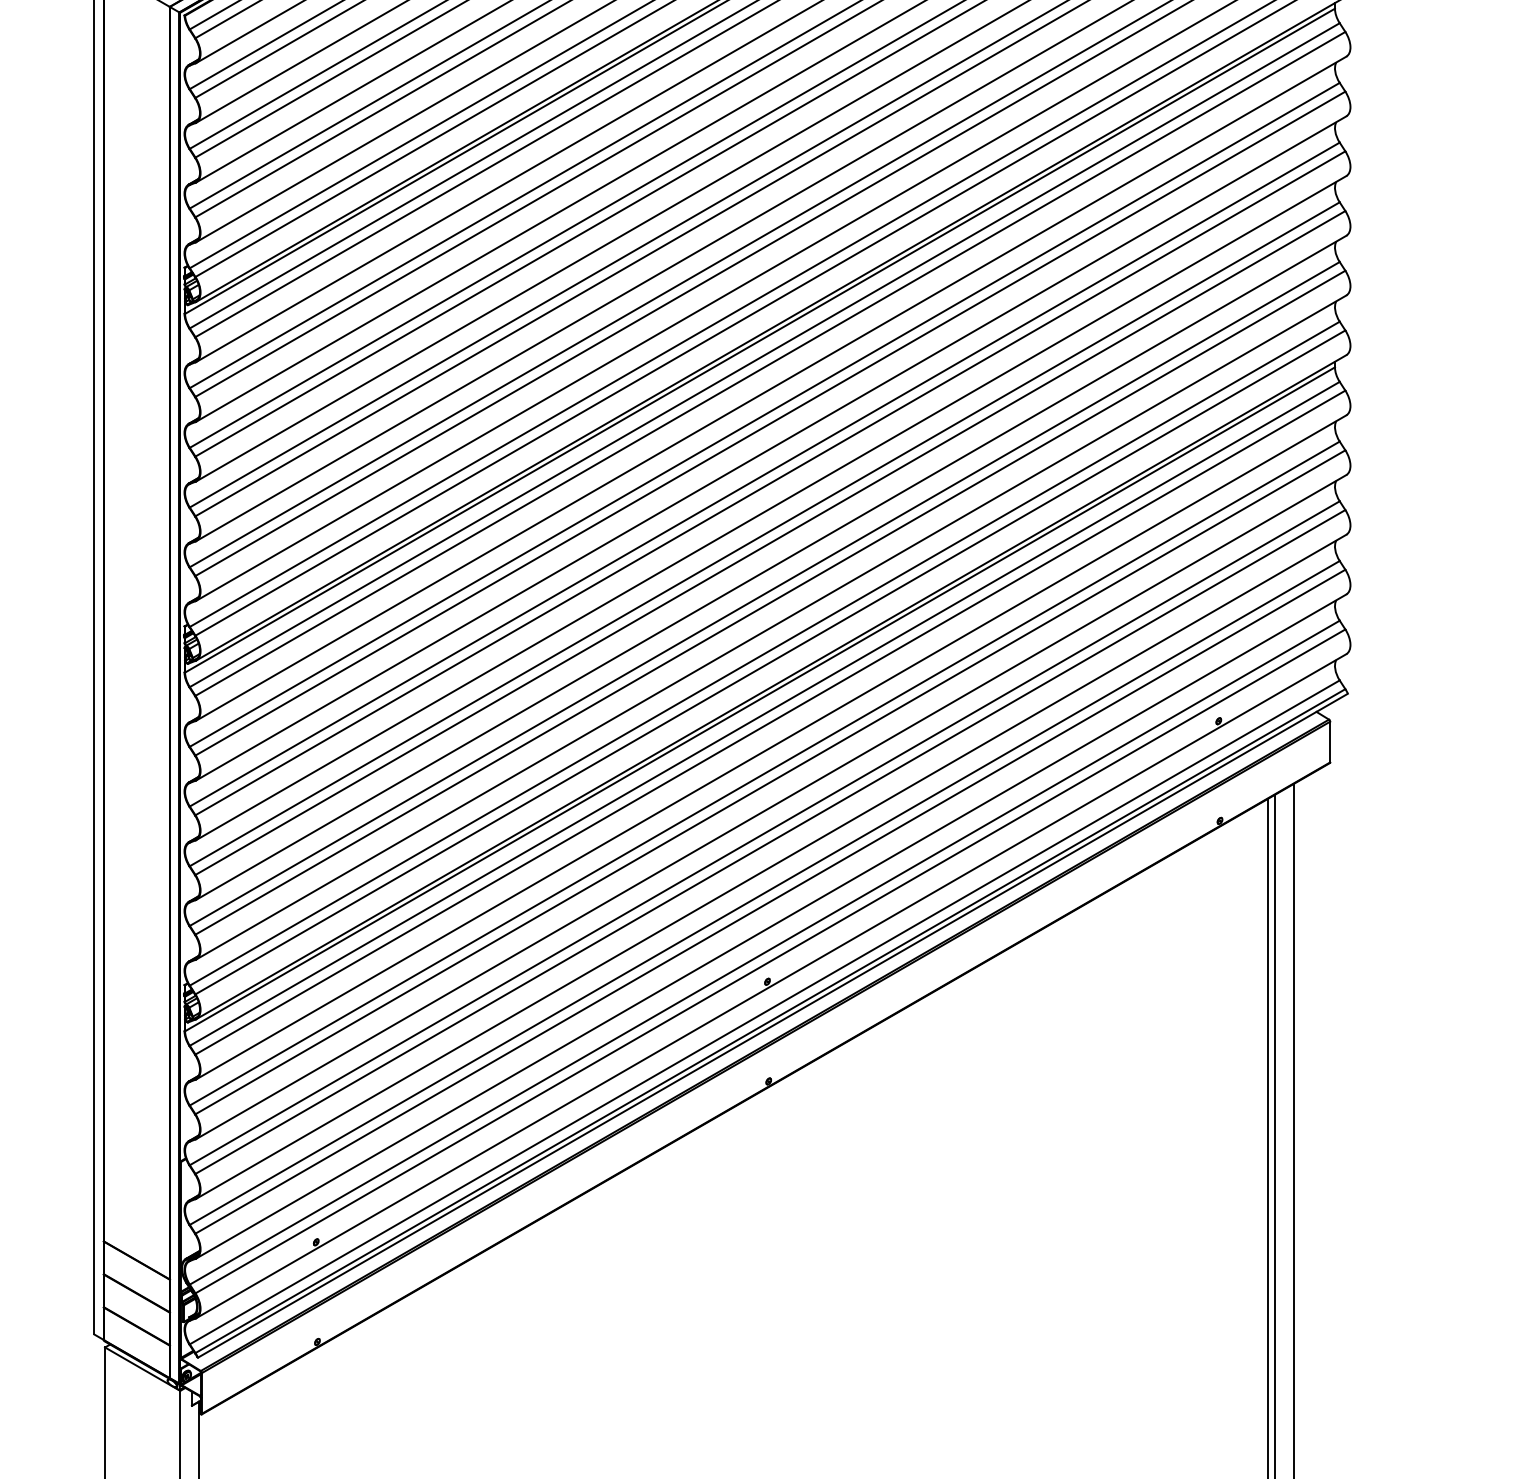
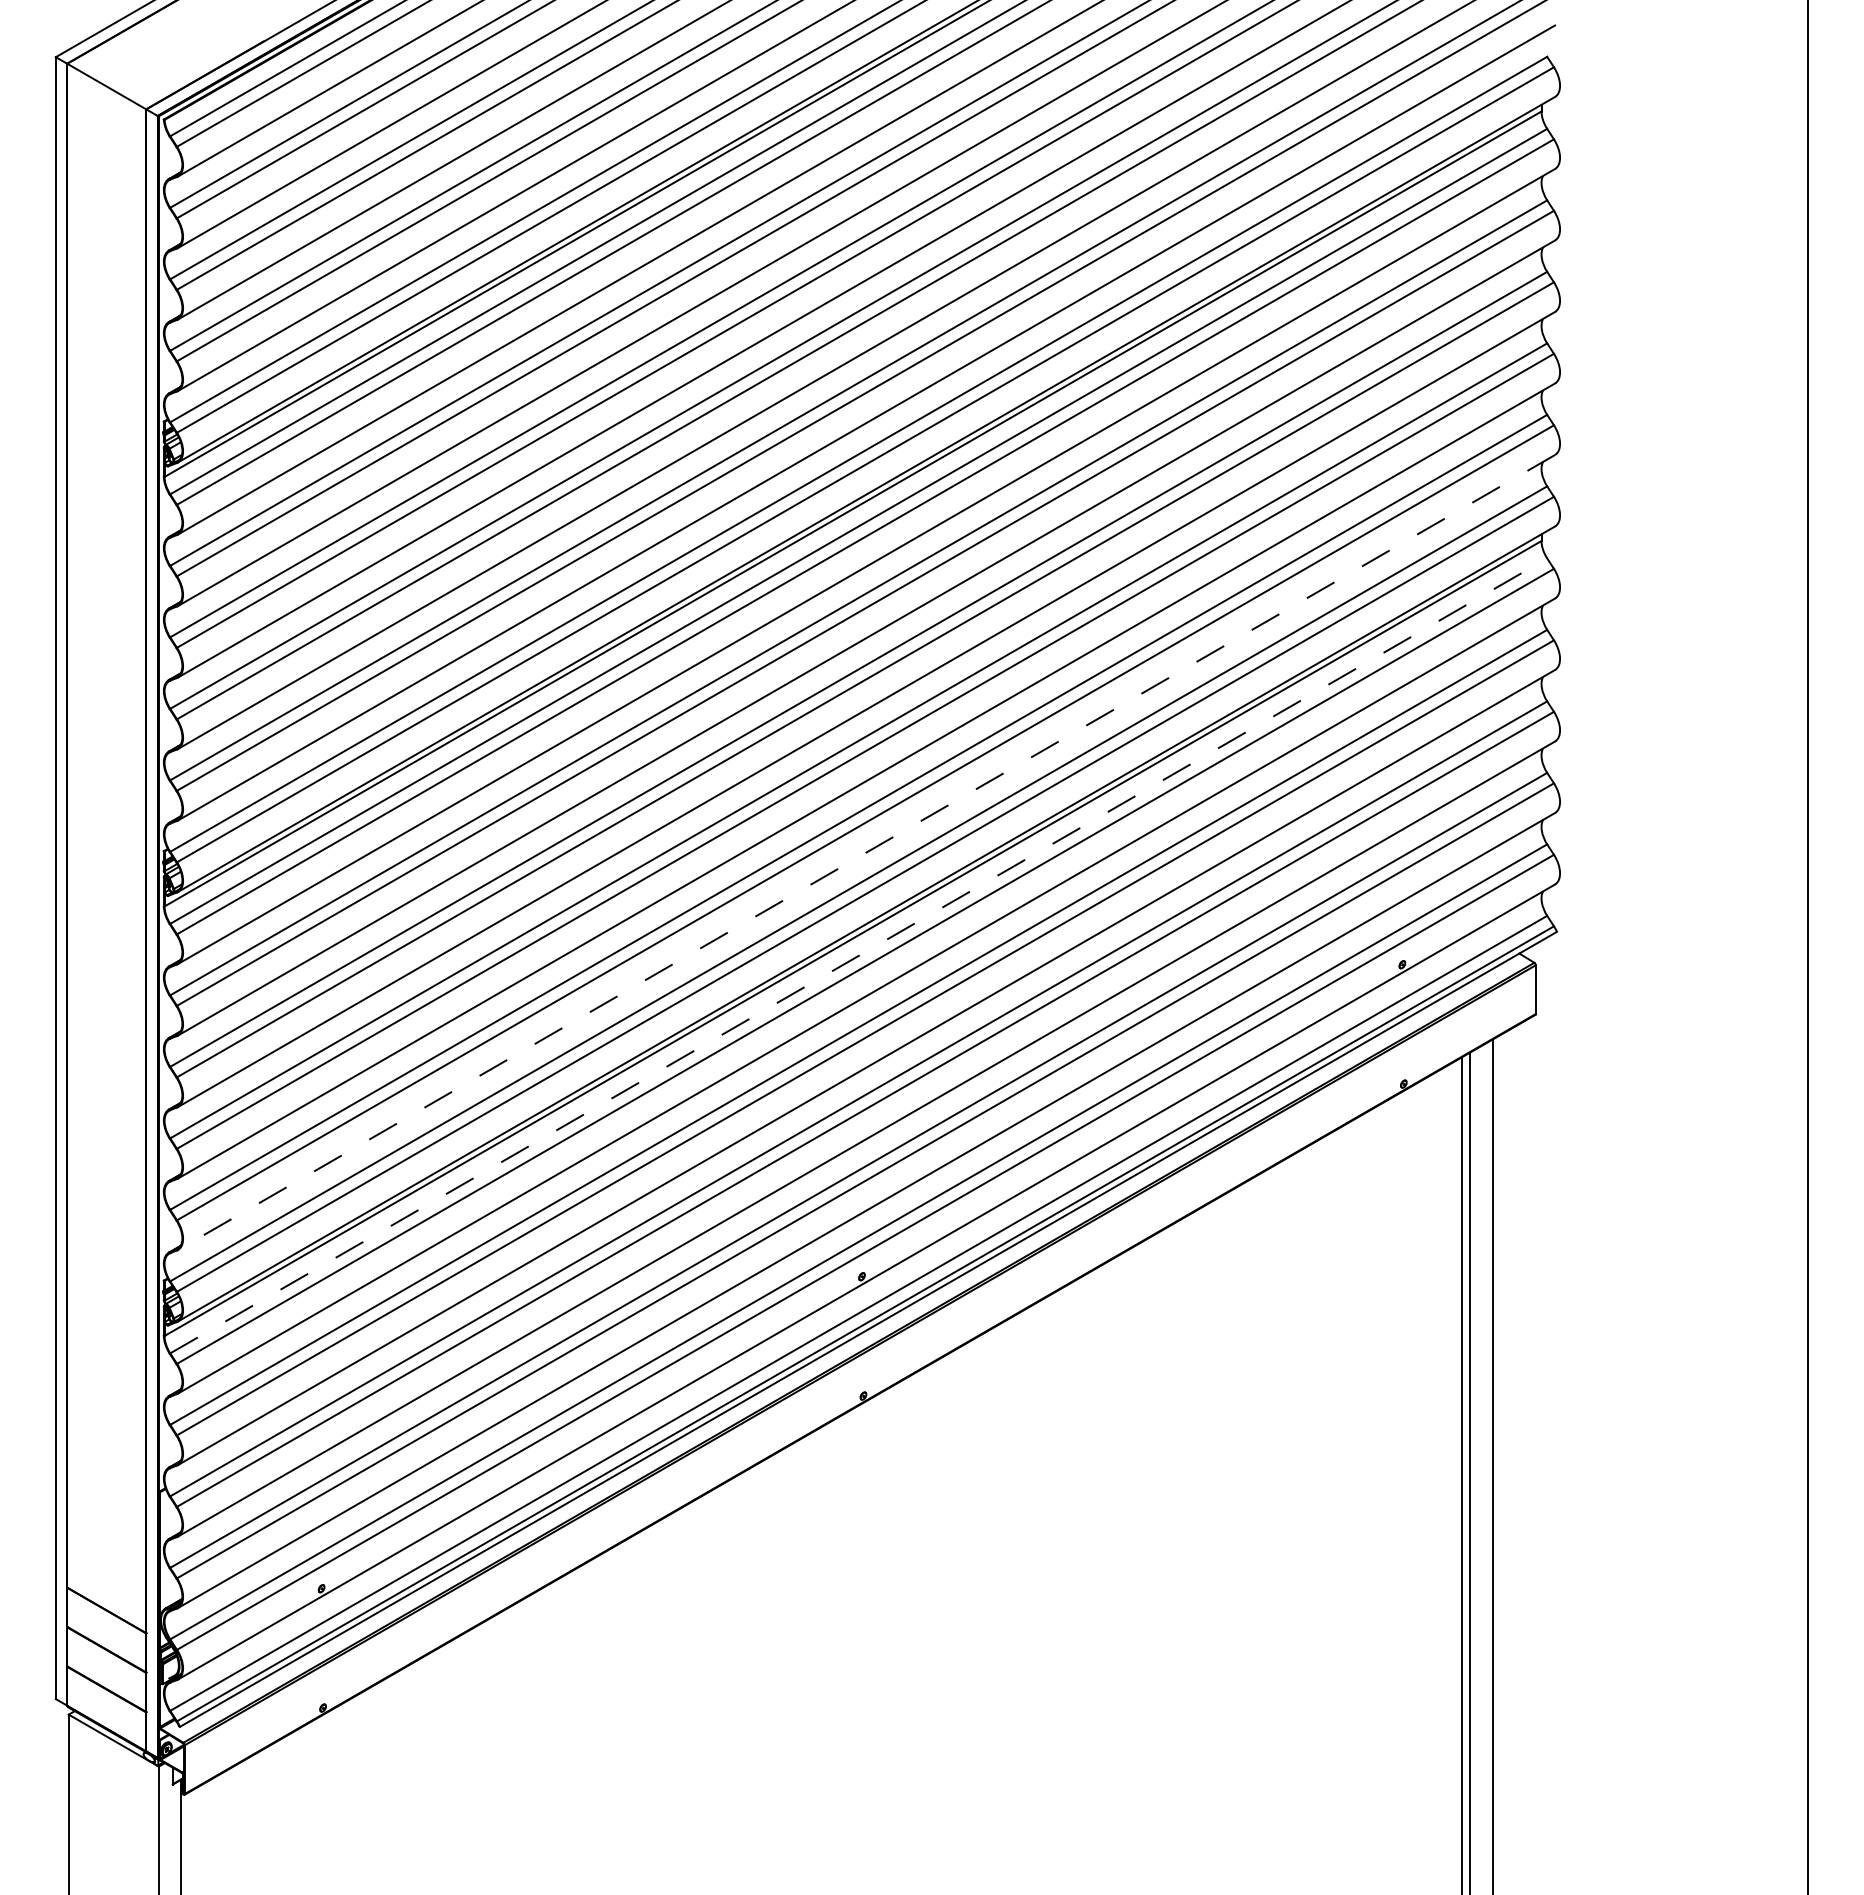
line: (771, 627) -> (866, 852), solid -> dashed
line: (764, 713) -> (858, 955), solid -> dashed

